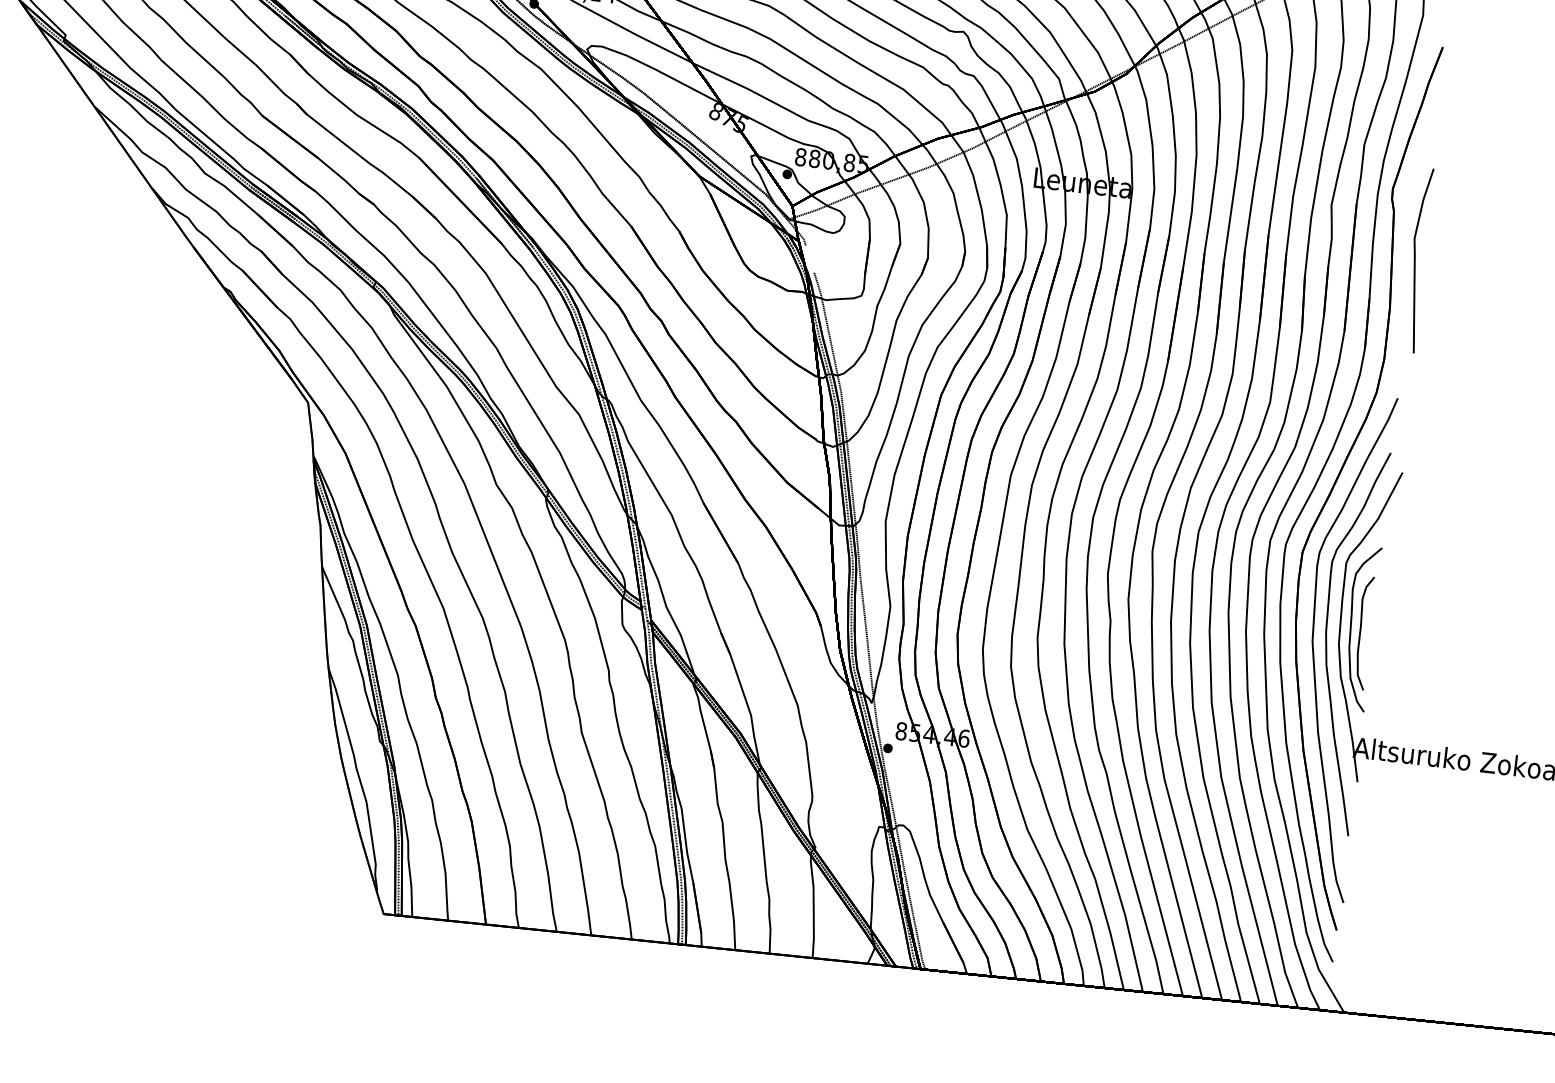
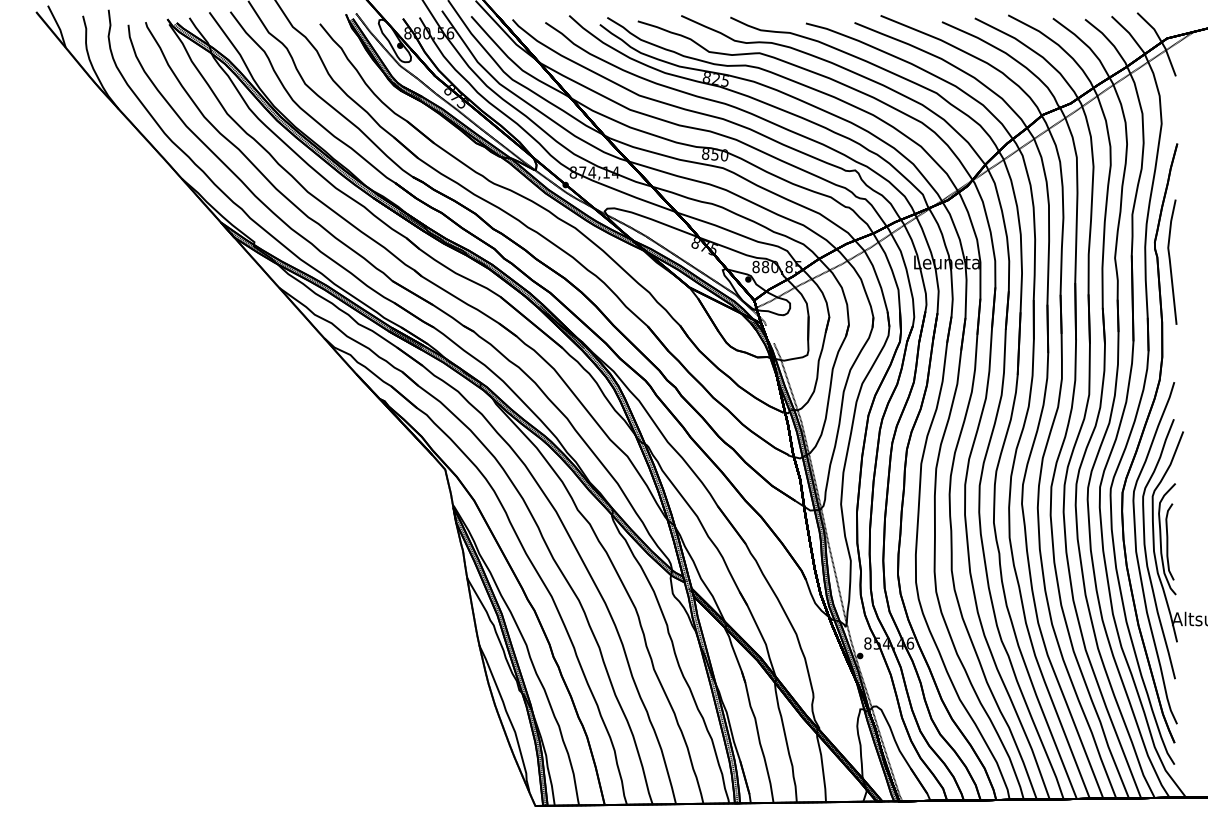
line: (1415, 258) -> (1170, 261), moved

